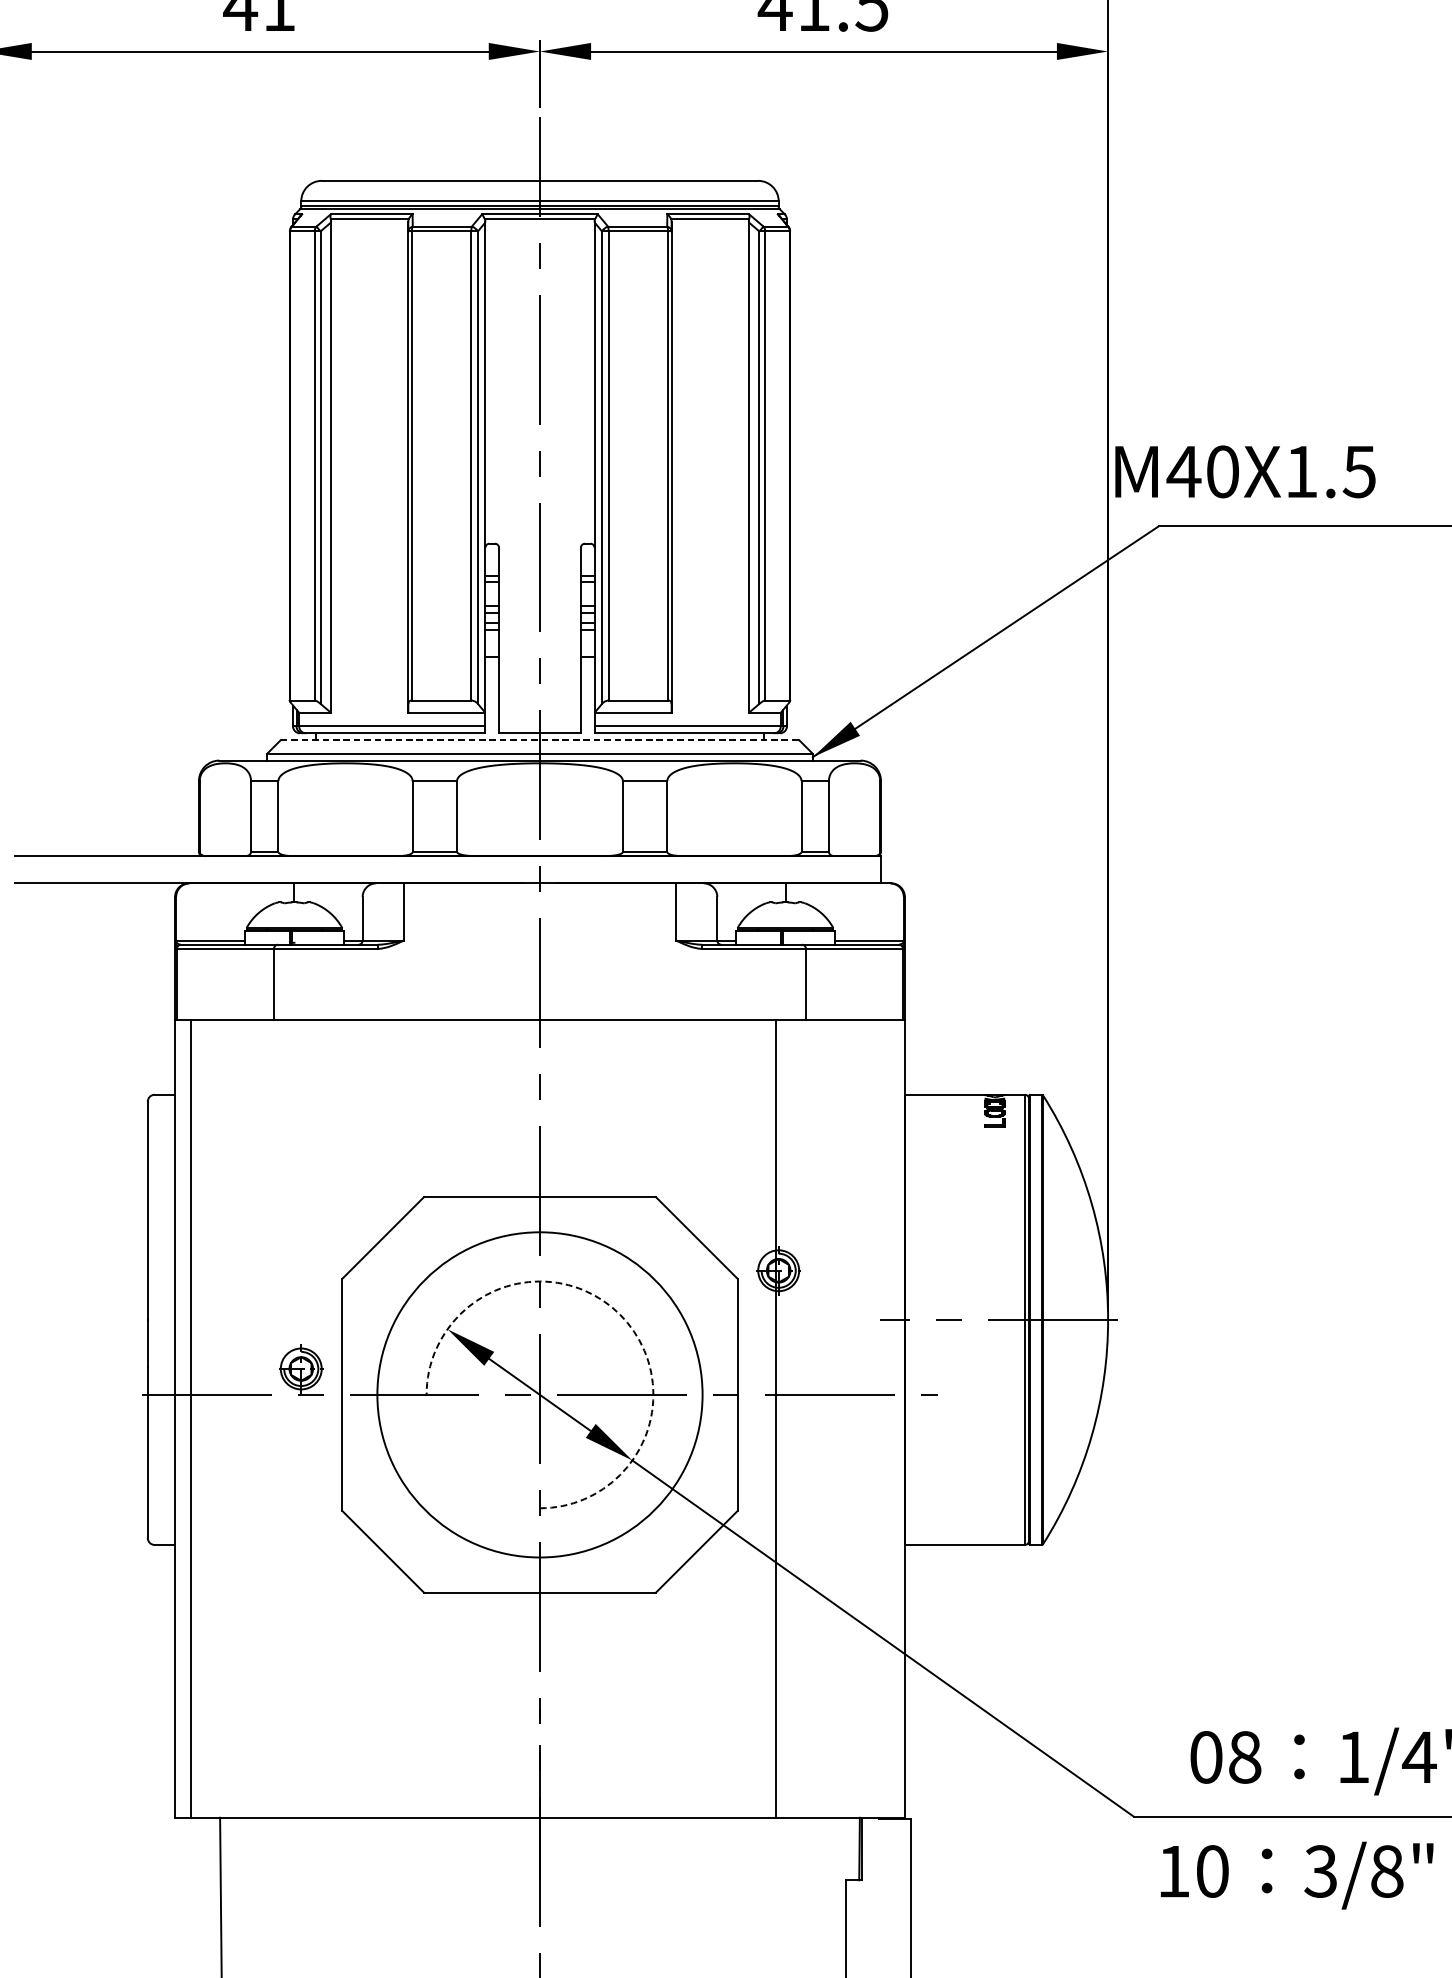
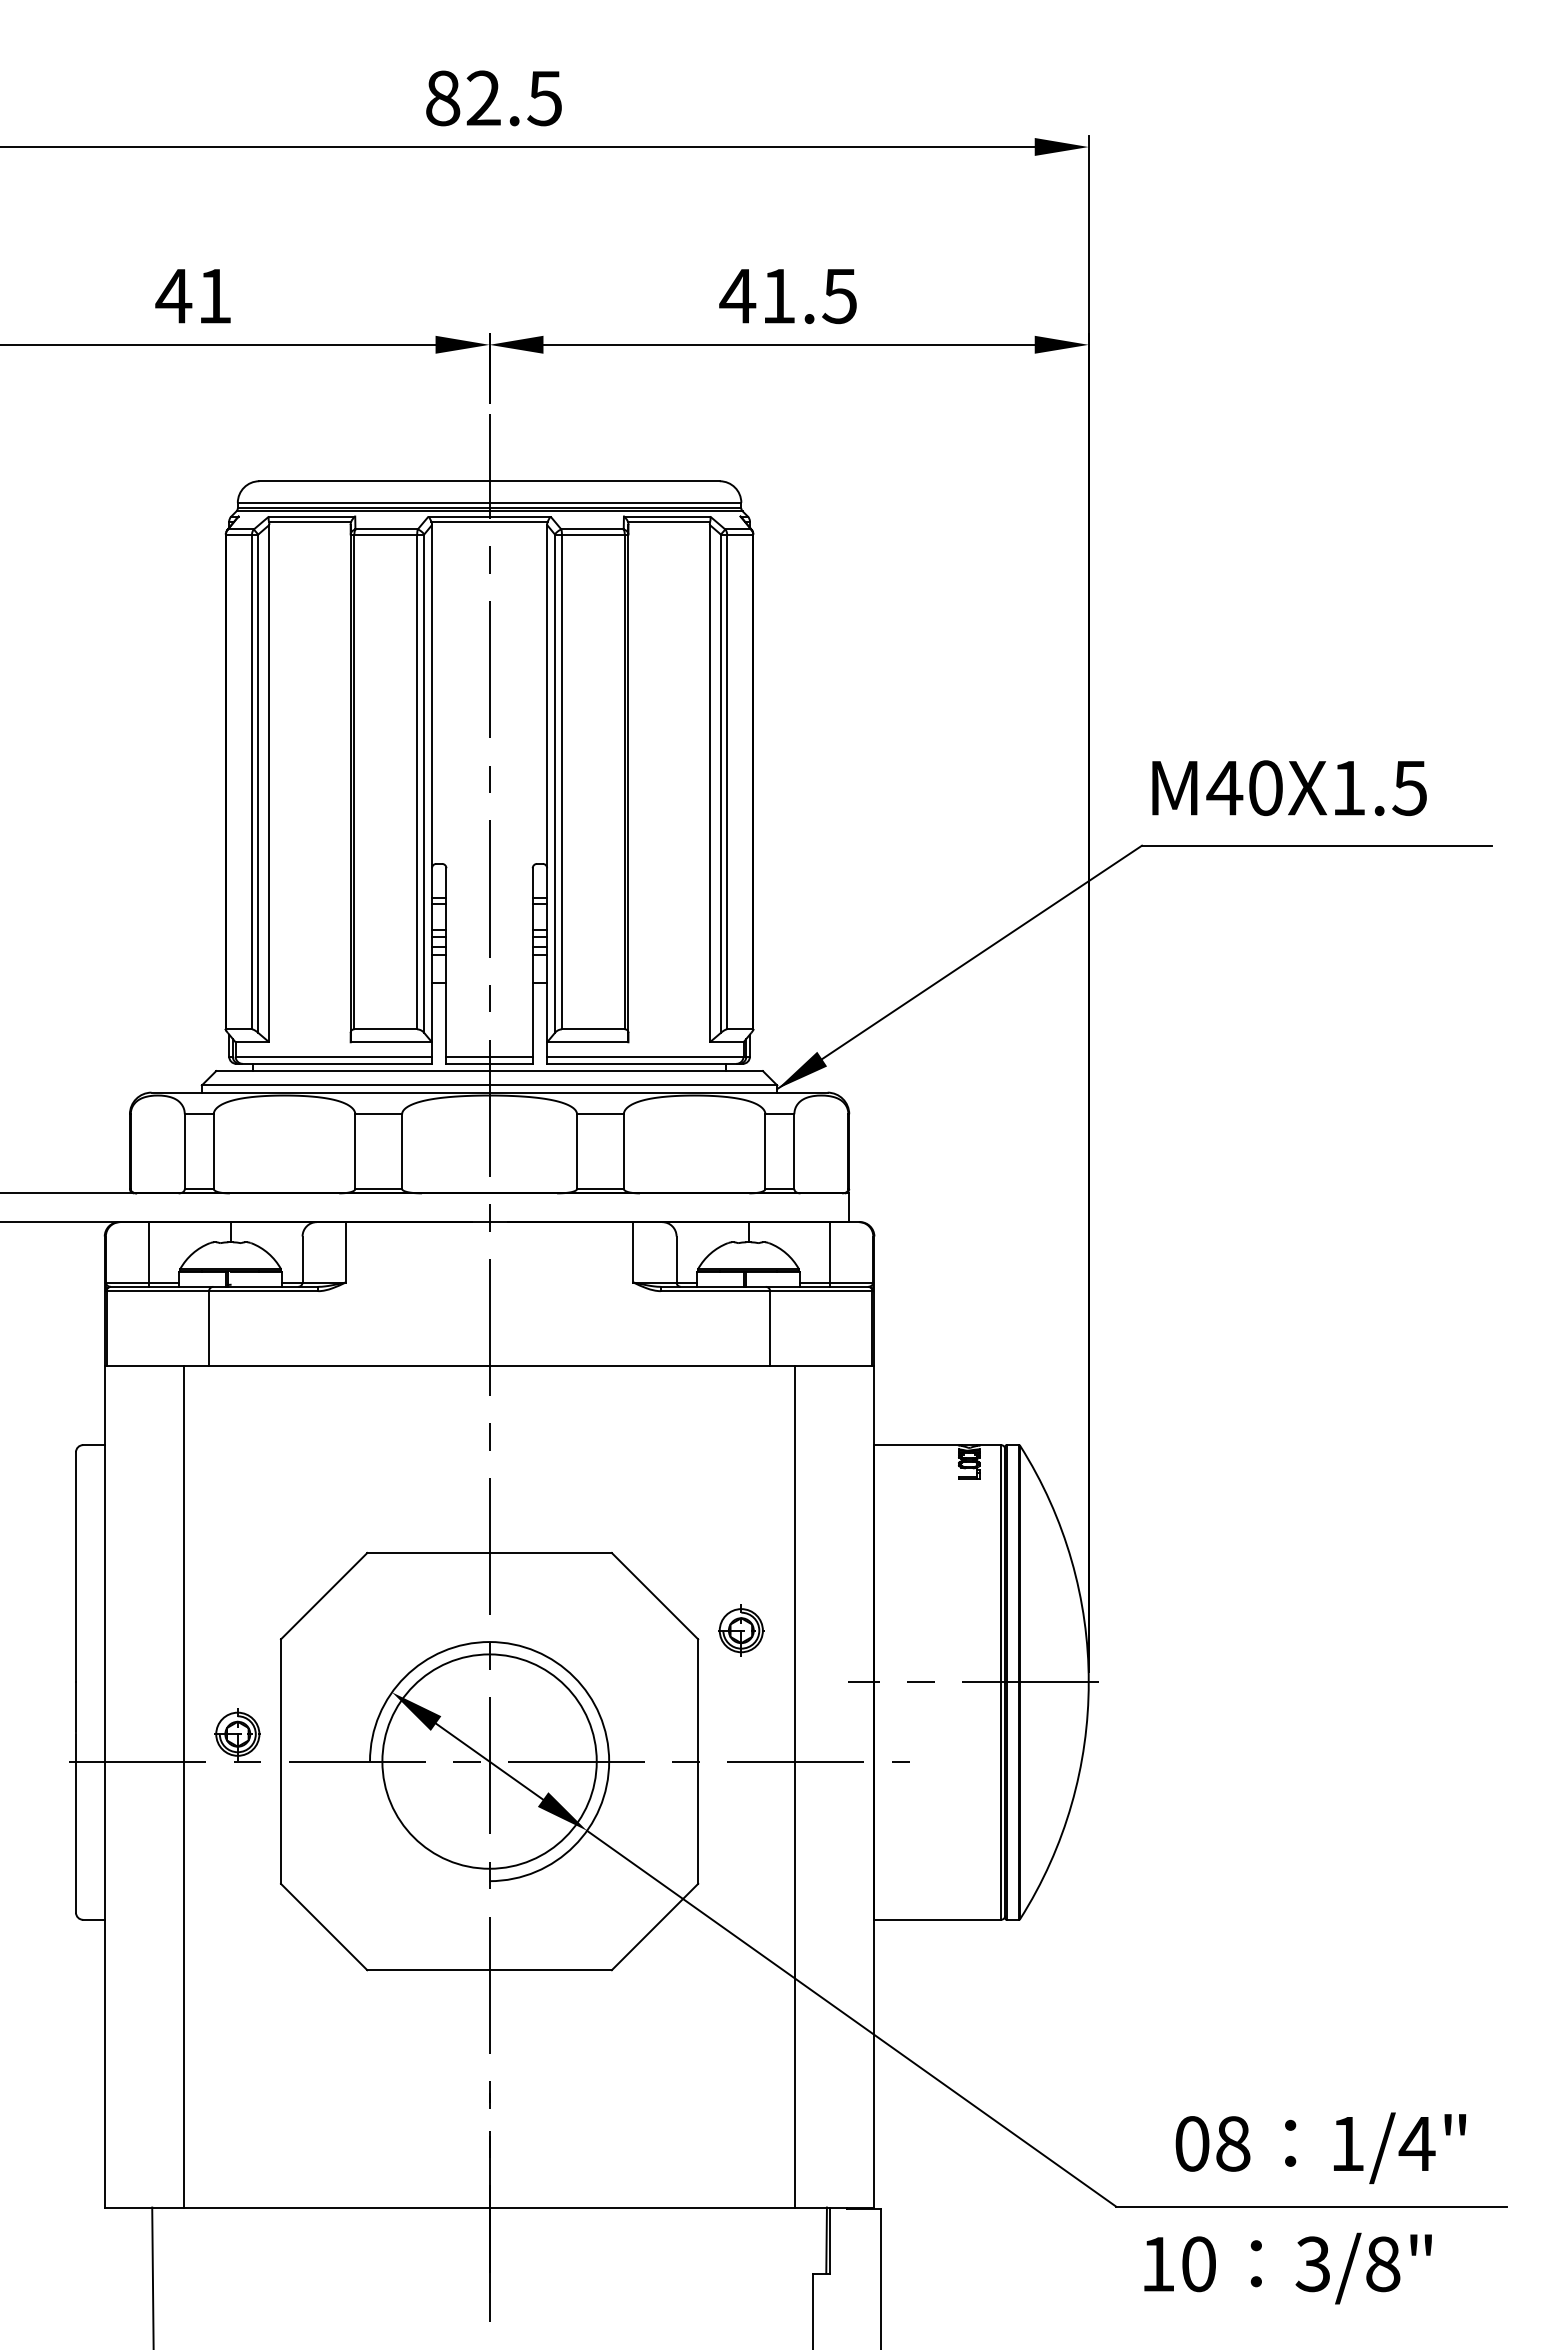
text: (1245, 471) -> (1289, 787), moved
line: (539, 726) -> (489, 1056), added
line: (540, 740) -> (490, 1071), dashed -> solid
line: (217, 914) -> (149, 1254), added
line: (863, 914) -> (830, 1254), added
arc: (620, 1315) -> (574, 1677), dashed -> solid
circle: (539, 1394) -> (489, 1761), size x0.62
line: (190, 1418) -> (183, 1786), moved
line: (776, 1418) -> (795, 1786), moved

